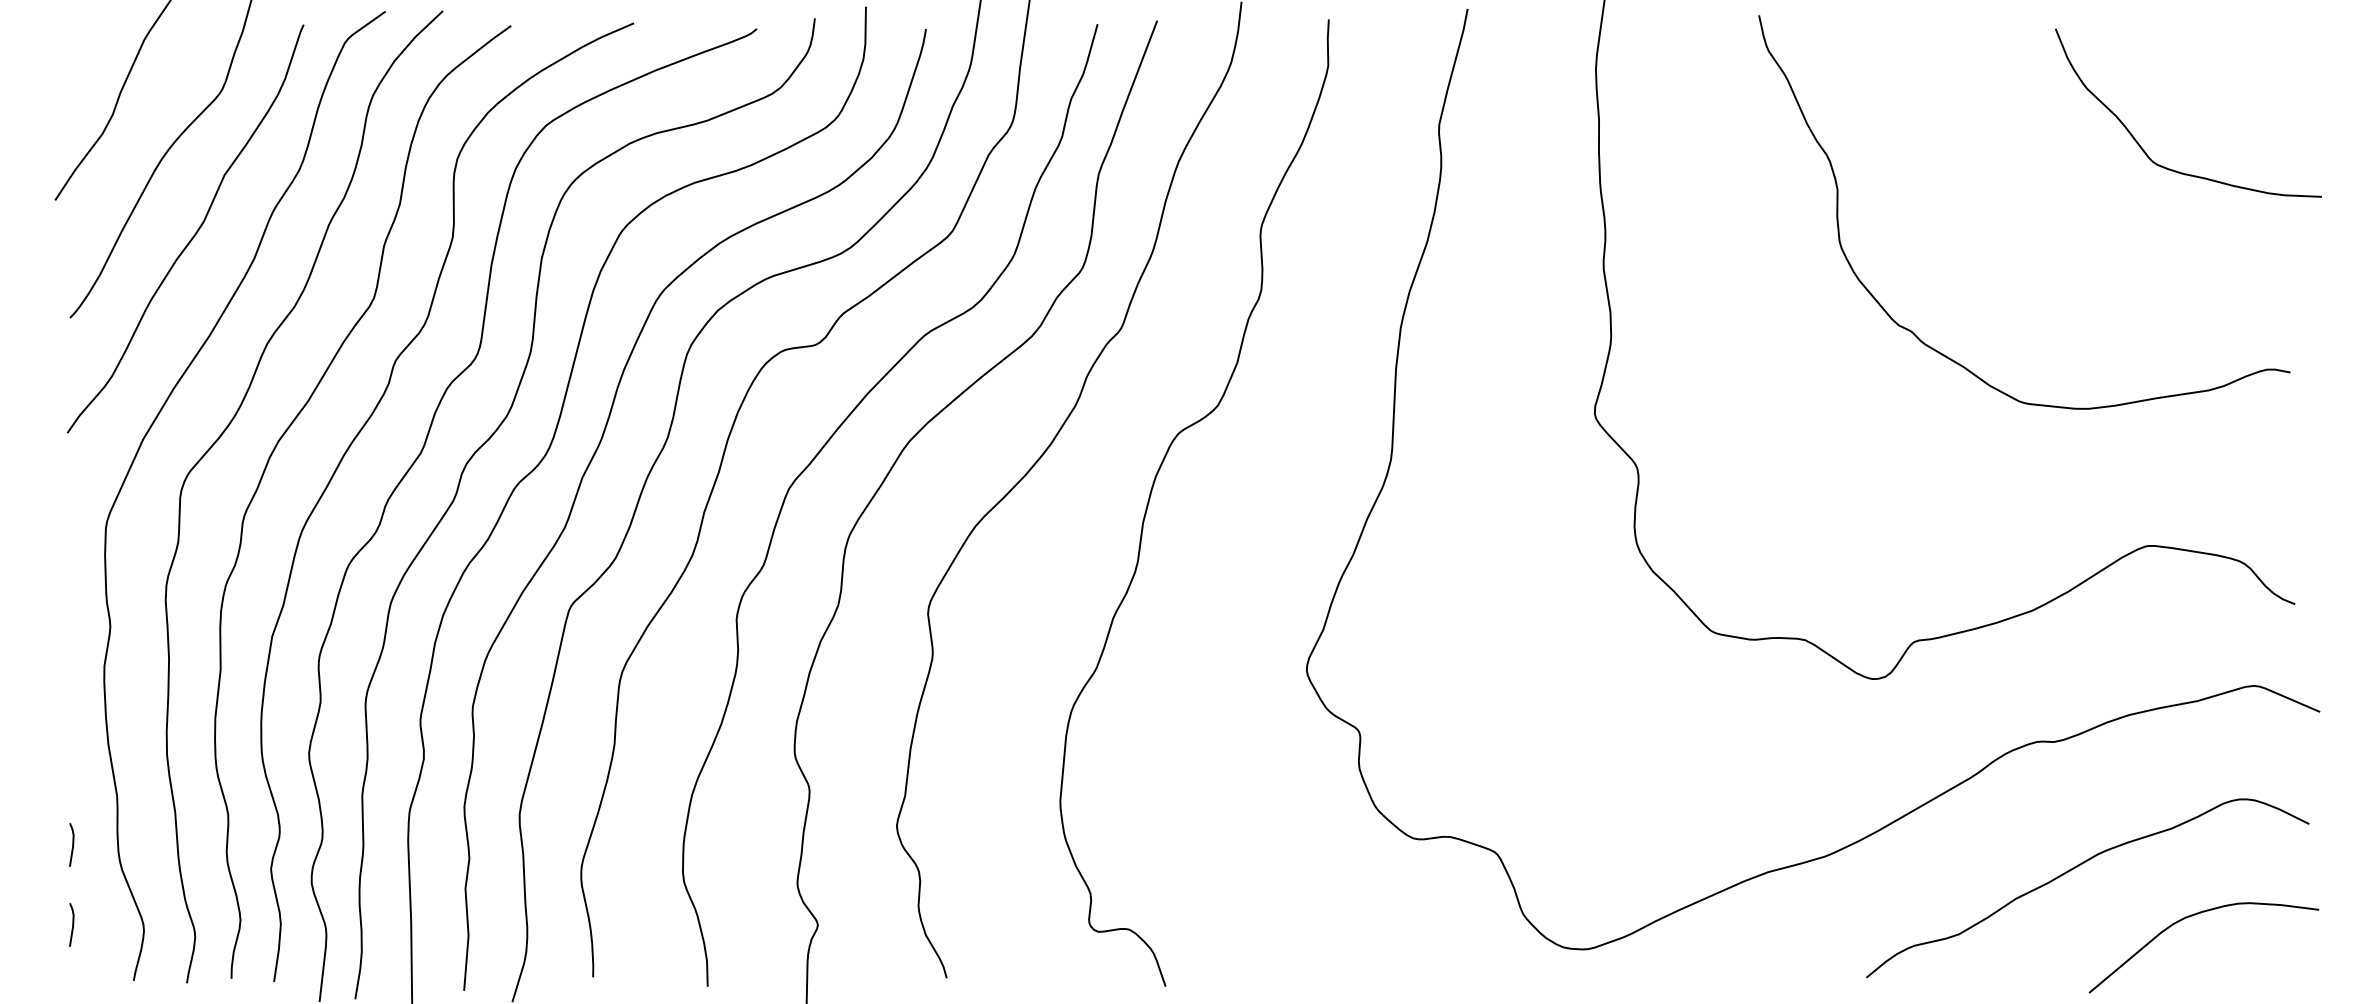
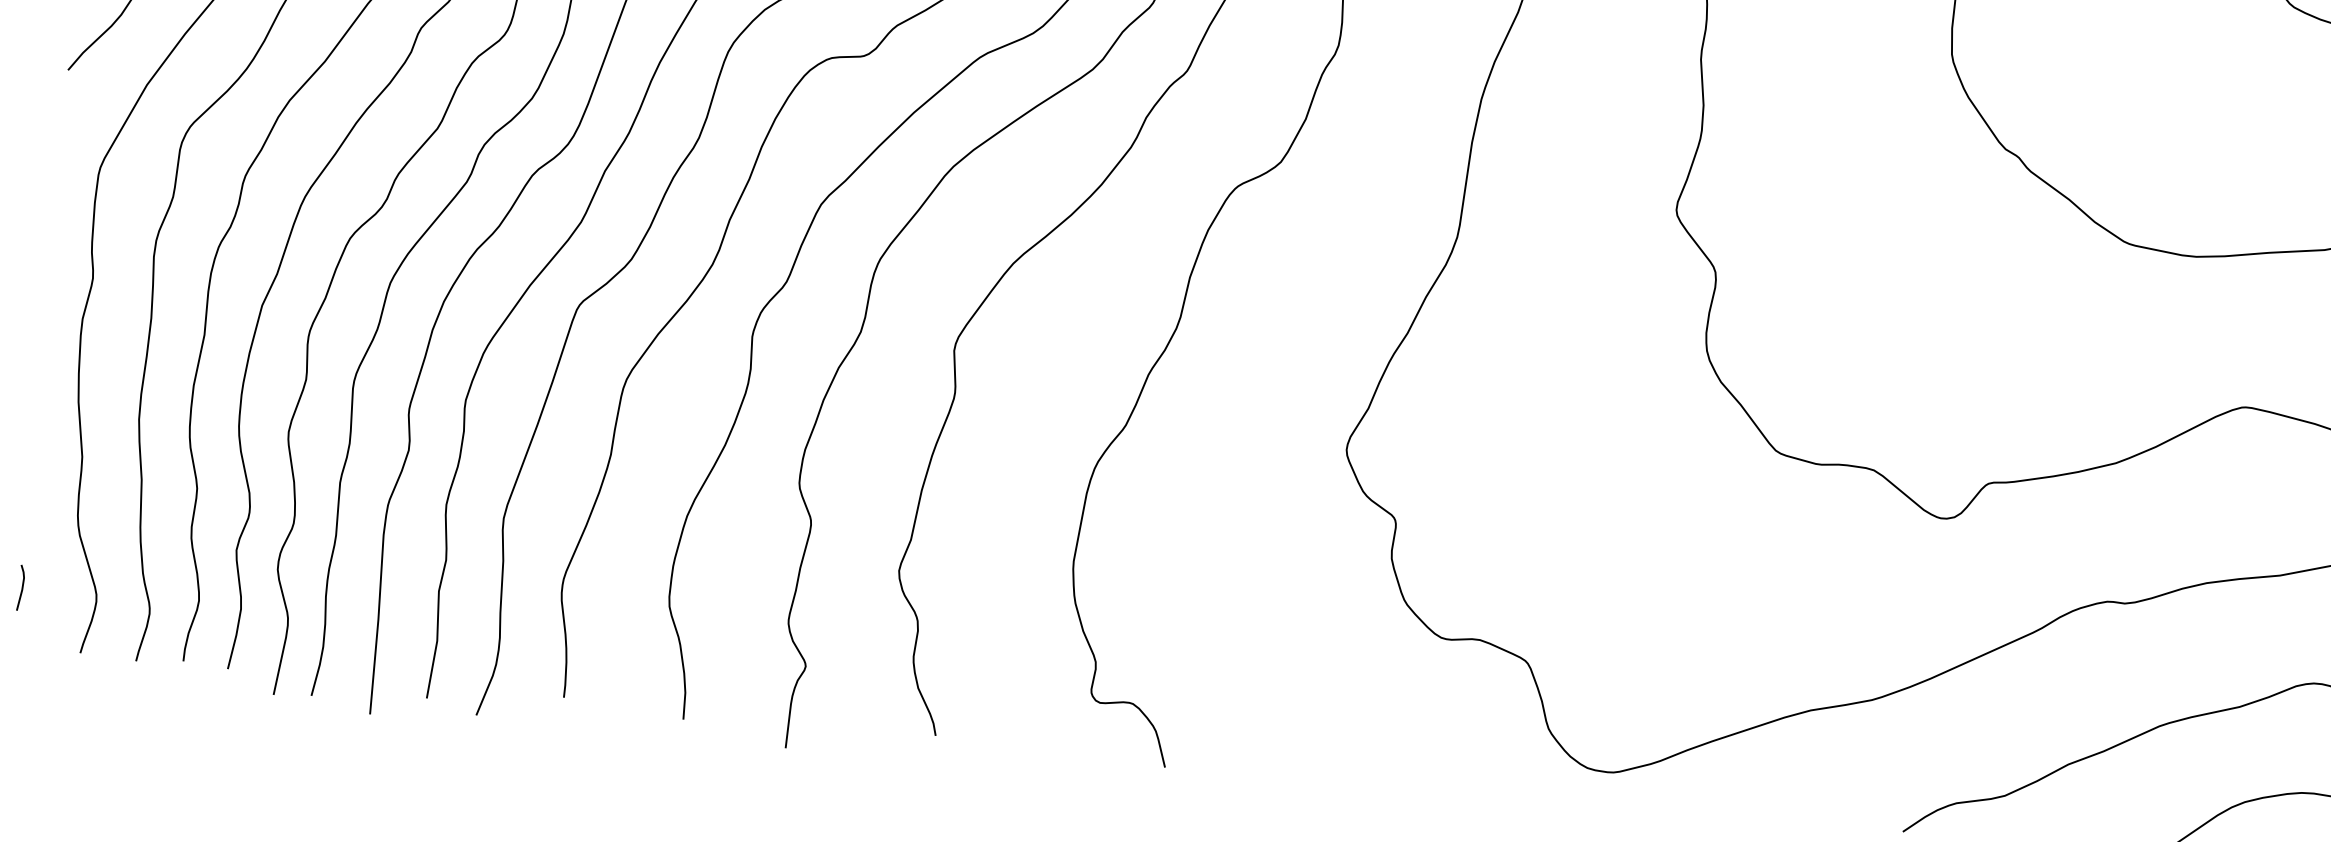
line: (72, 844) -> (30, 503), removed

